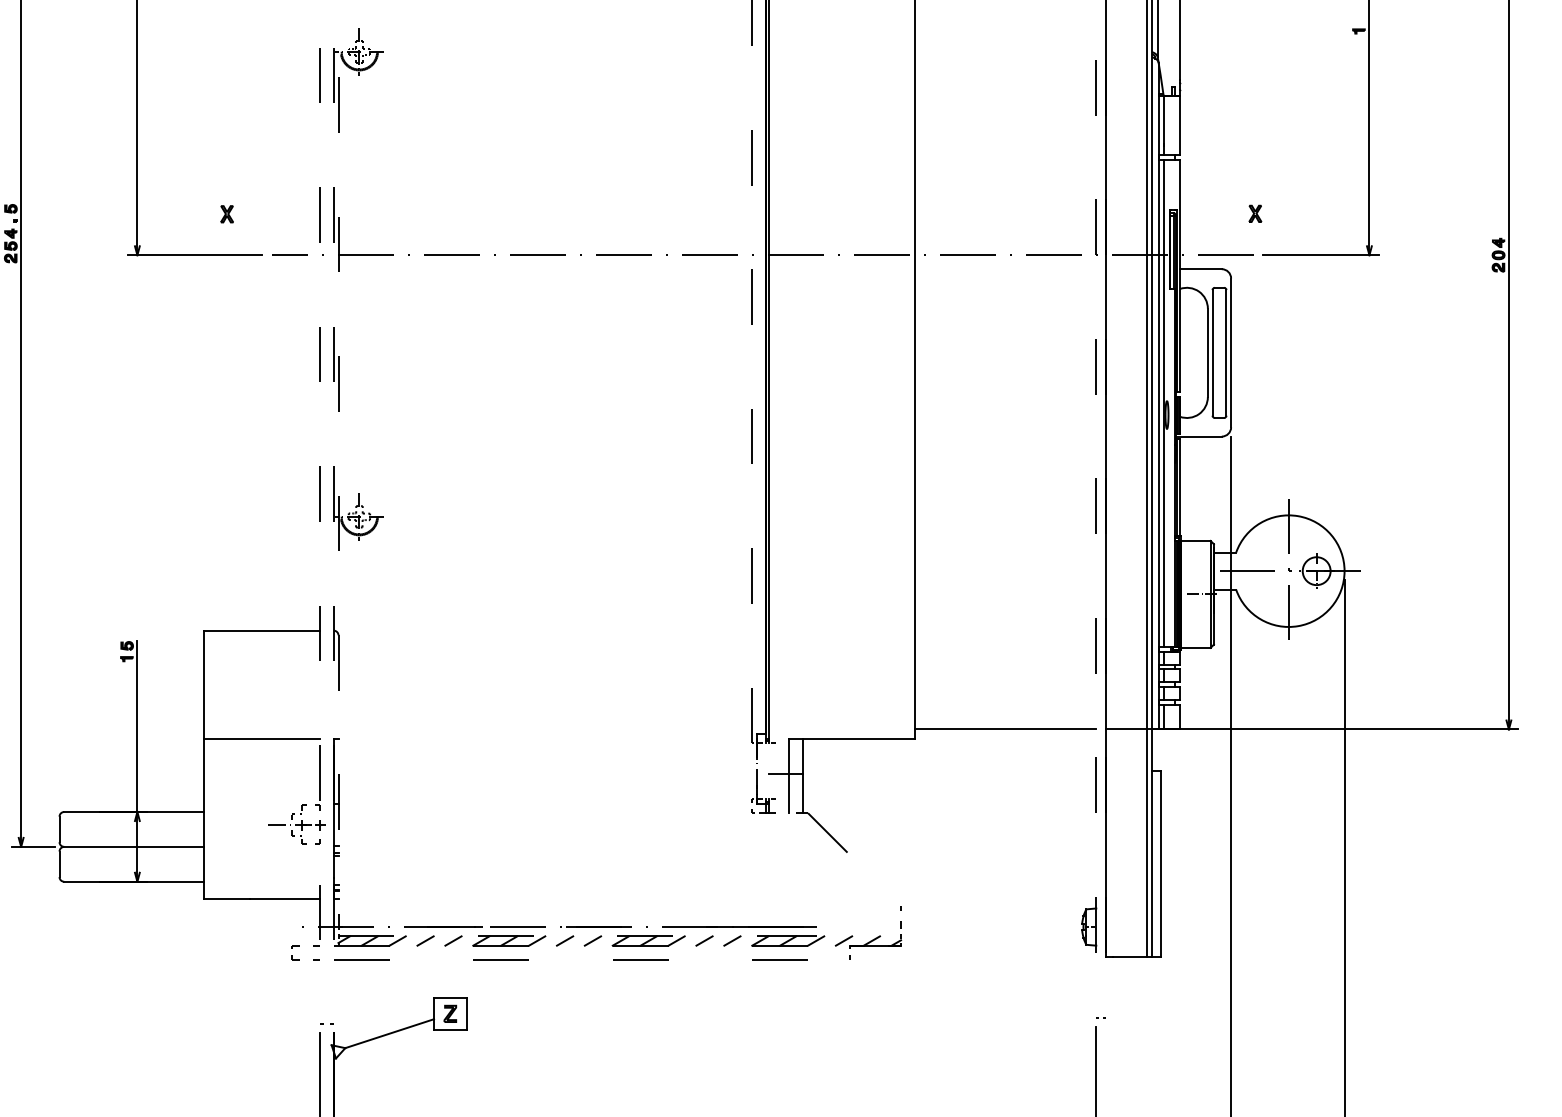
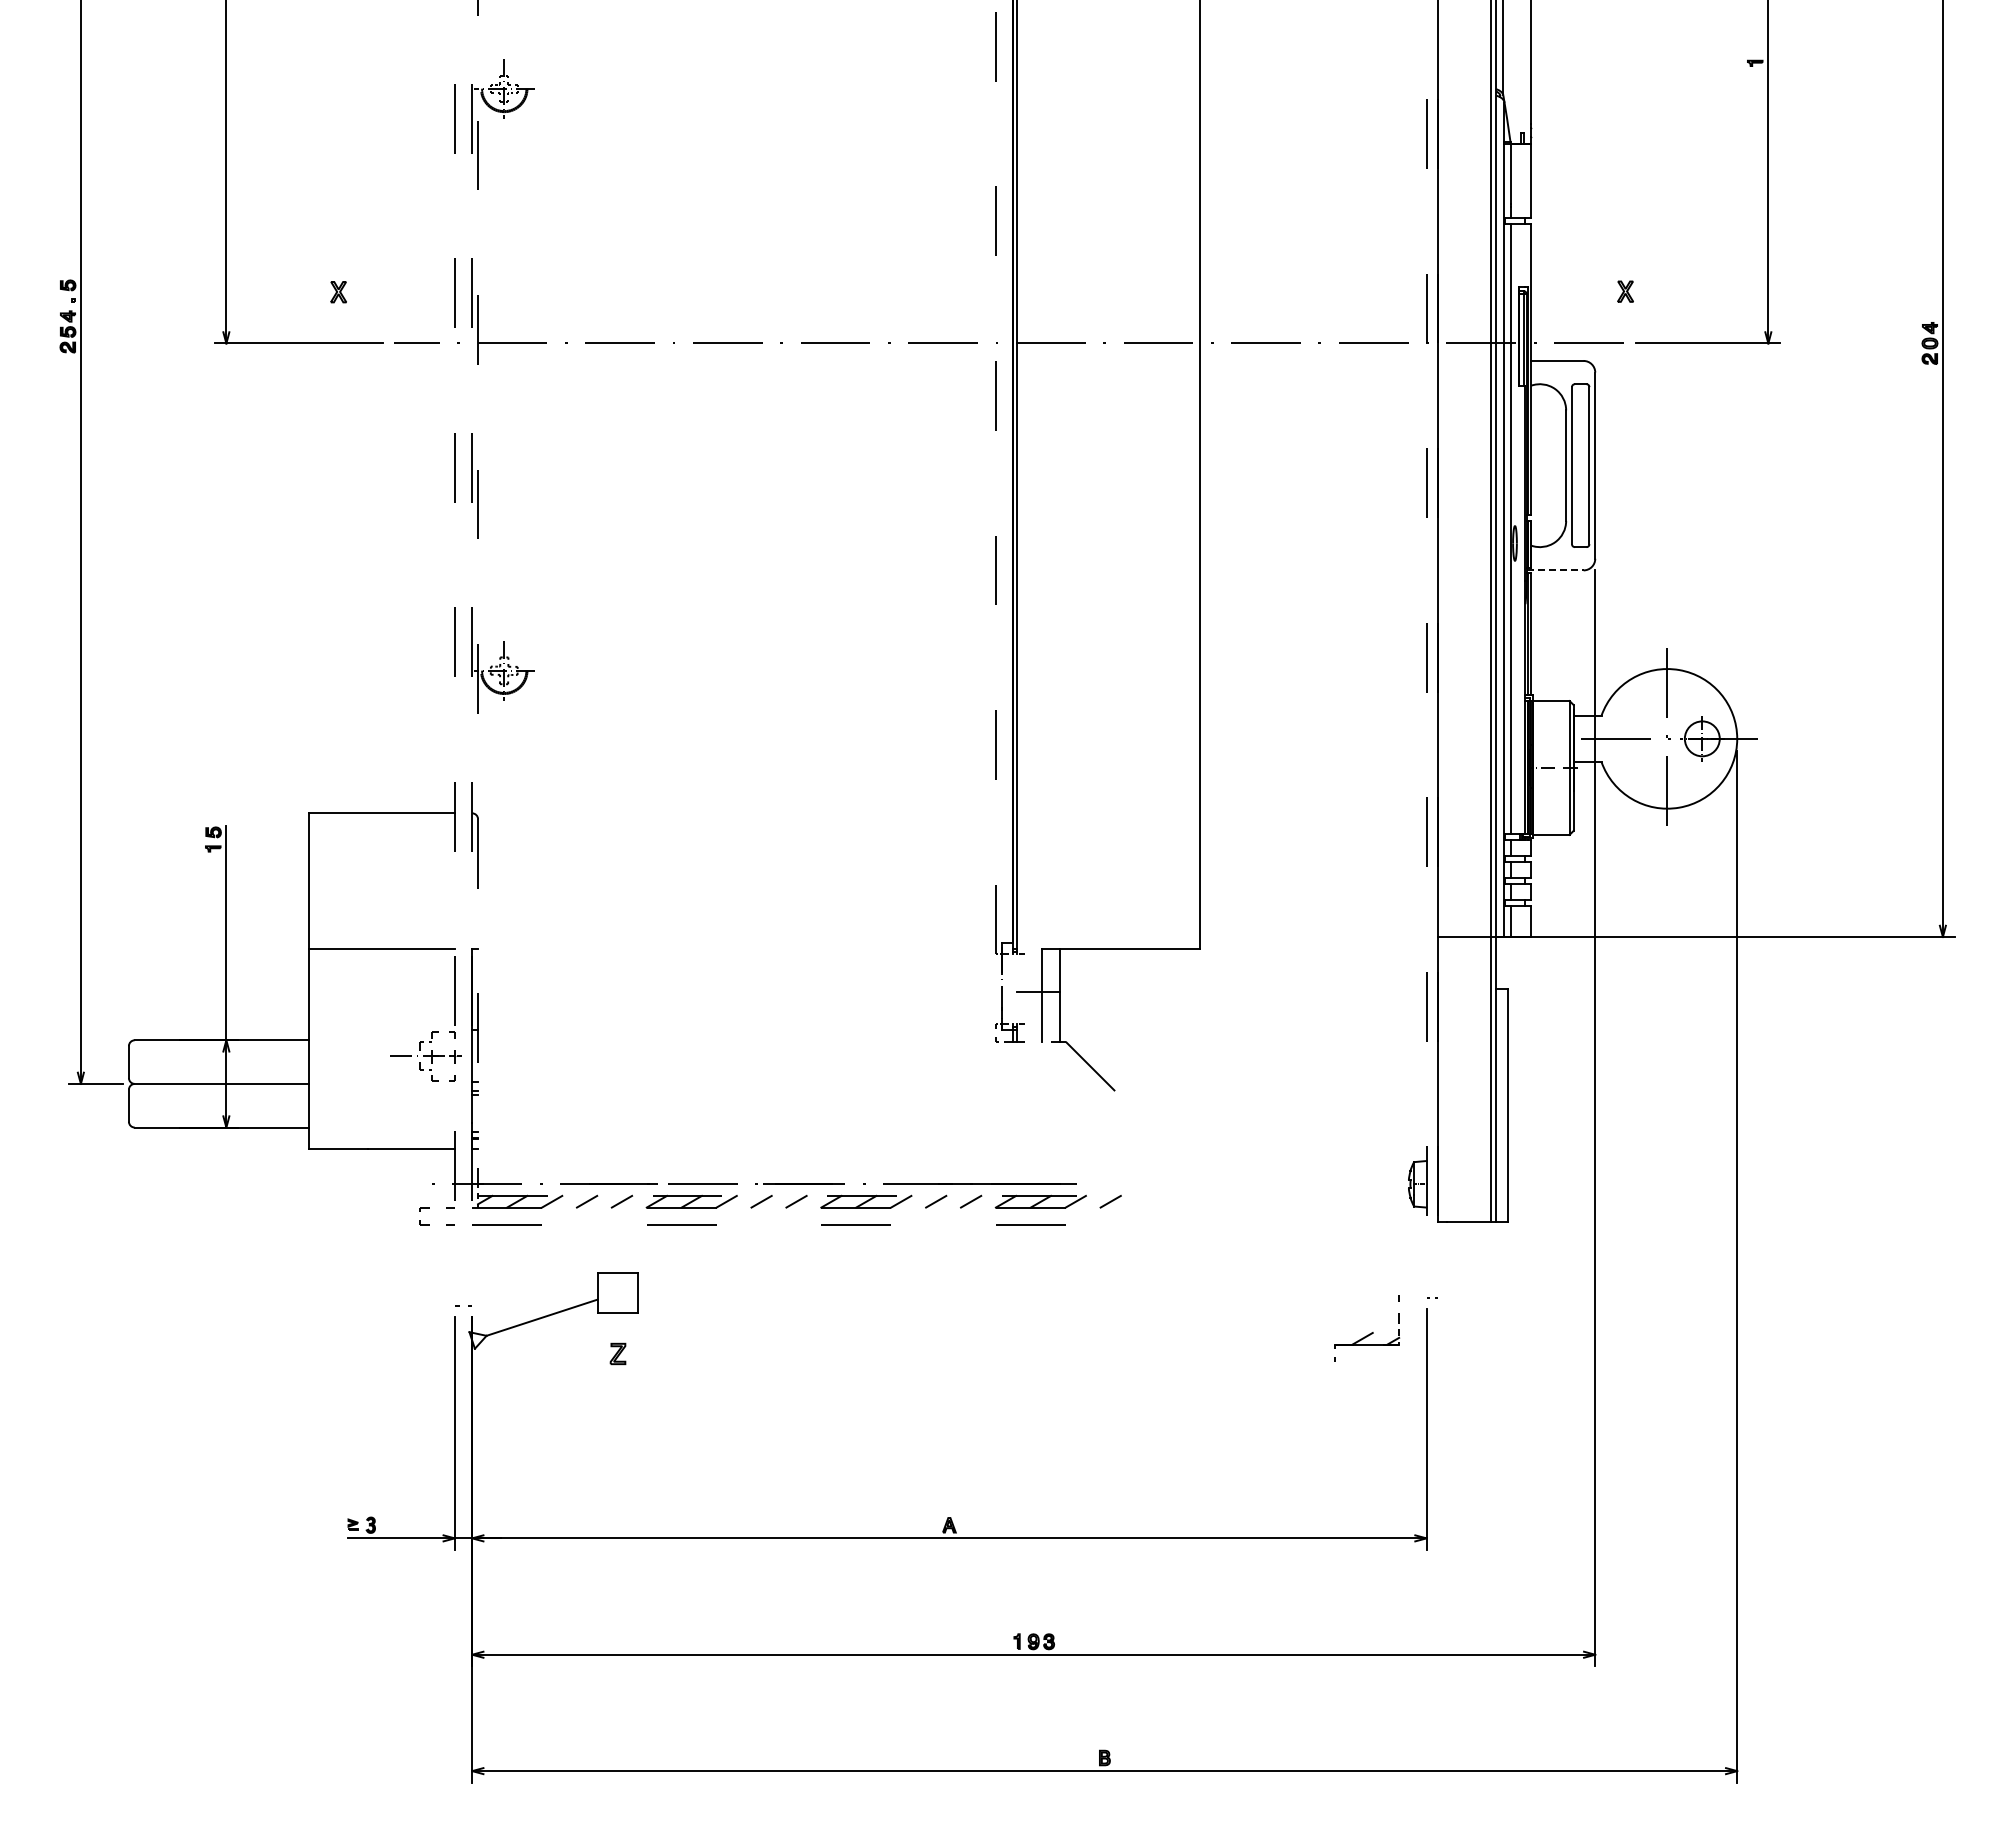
line: (1199, 436) -> (1555, 570), solid -> dashed
line: (1005, 729) -> (1312, 937), removed
part: (875, 932) -> (1367, 1328), moved
part: (449, 1013) -> (617, 1353), moved

